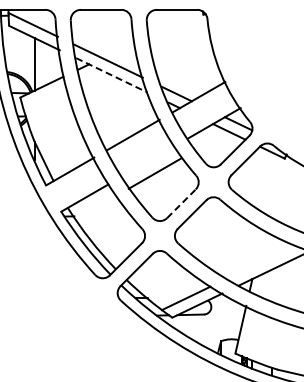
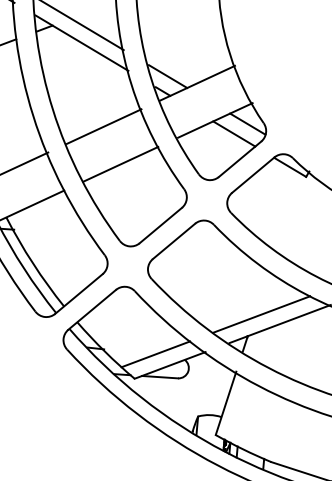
line: (111, 75) -> (81, 43), dashed -> solid
line: (154, 173) -> (119, 164), moved
line: (181, 203) -> (160, 225), dashed -> solid
line: (260, 261) -> (260, 313), added

